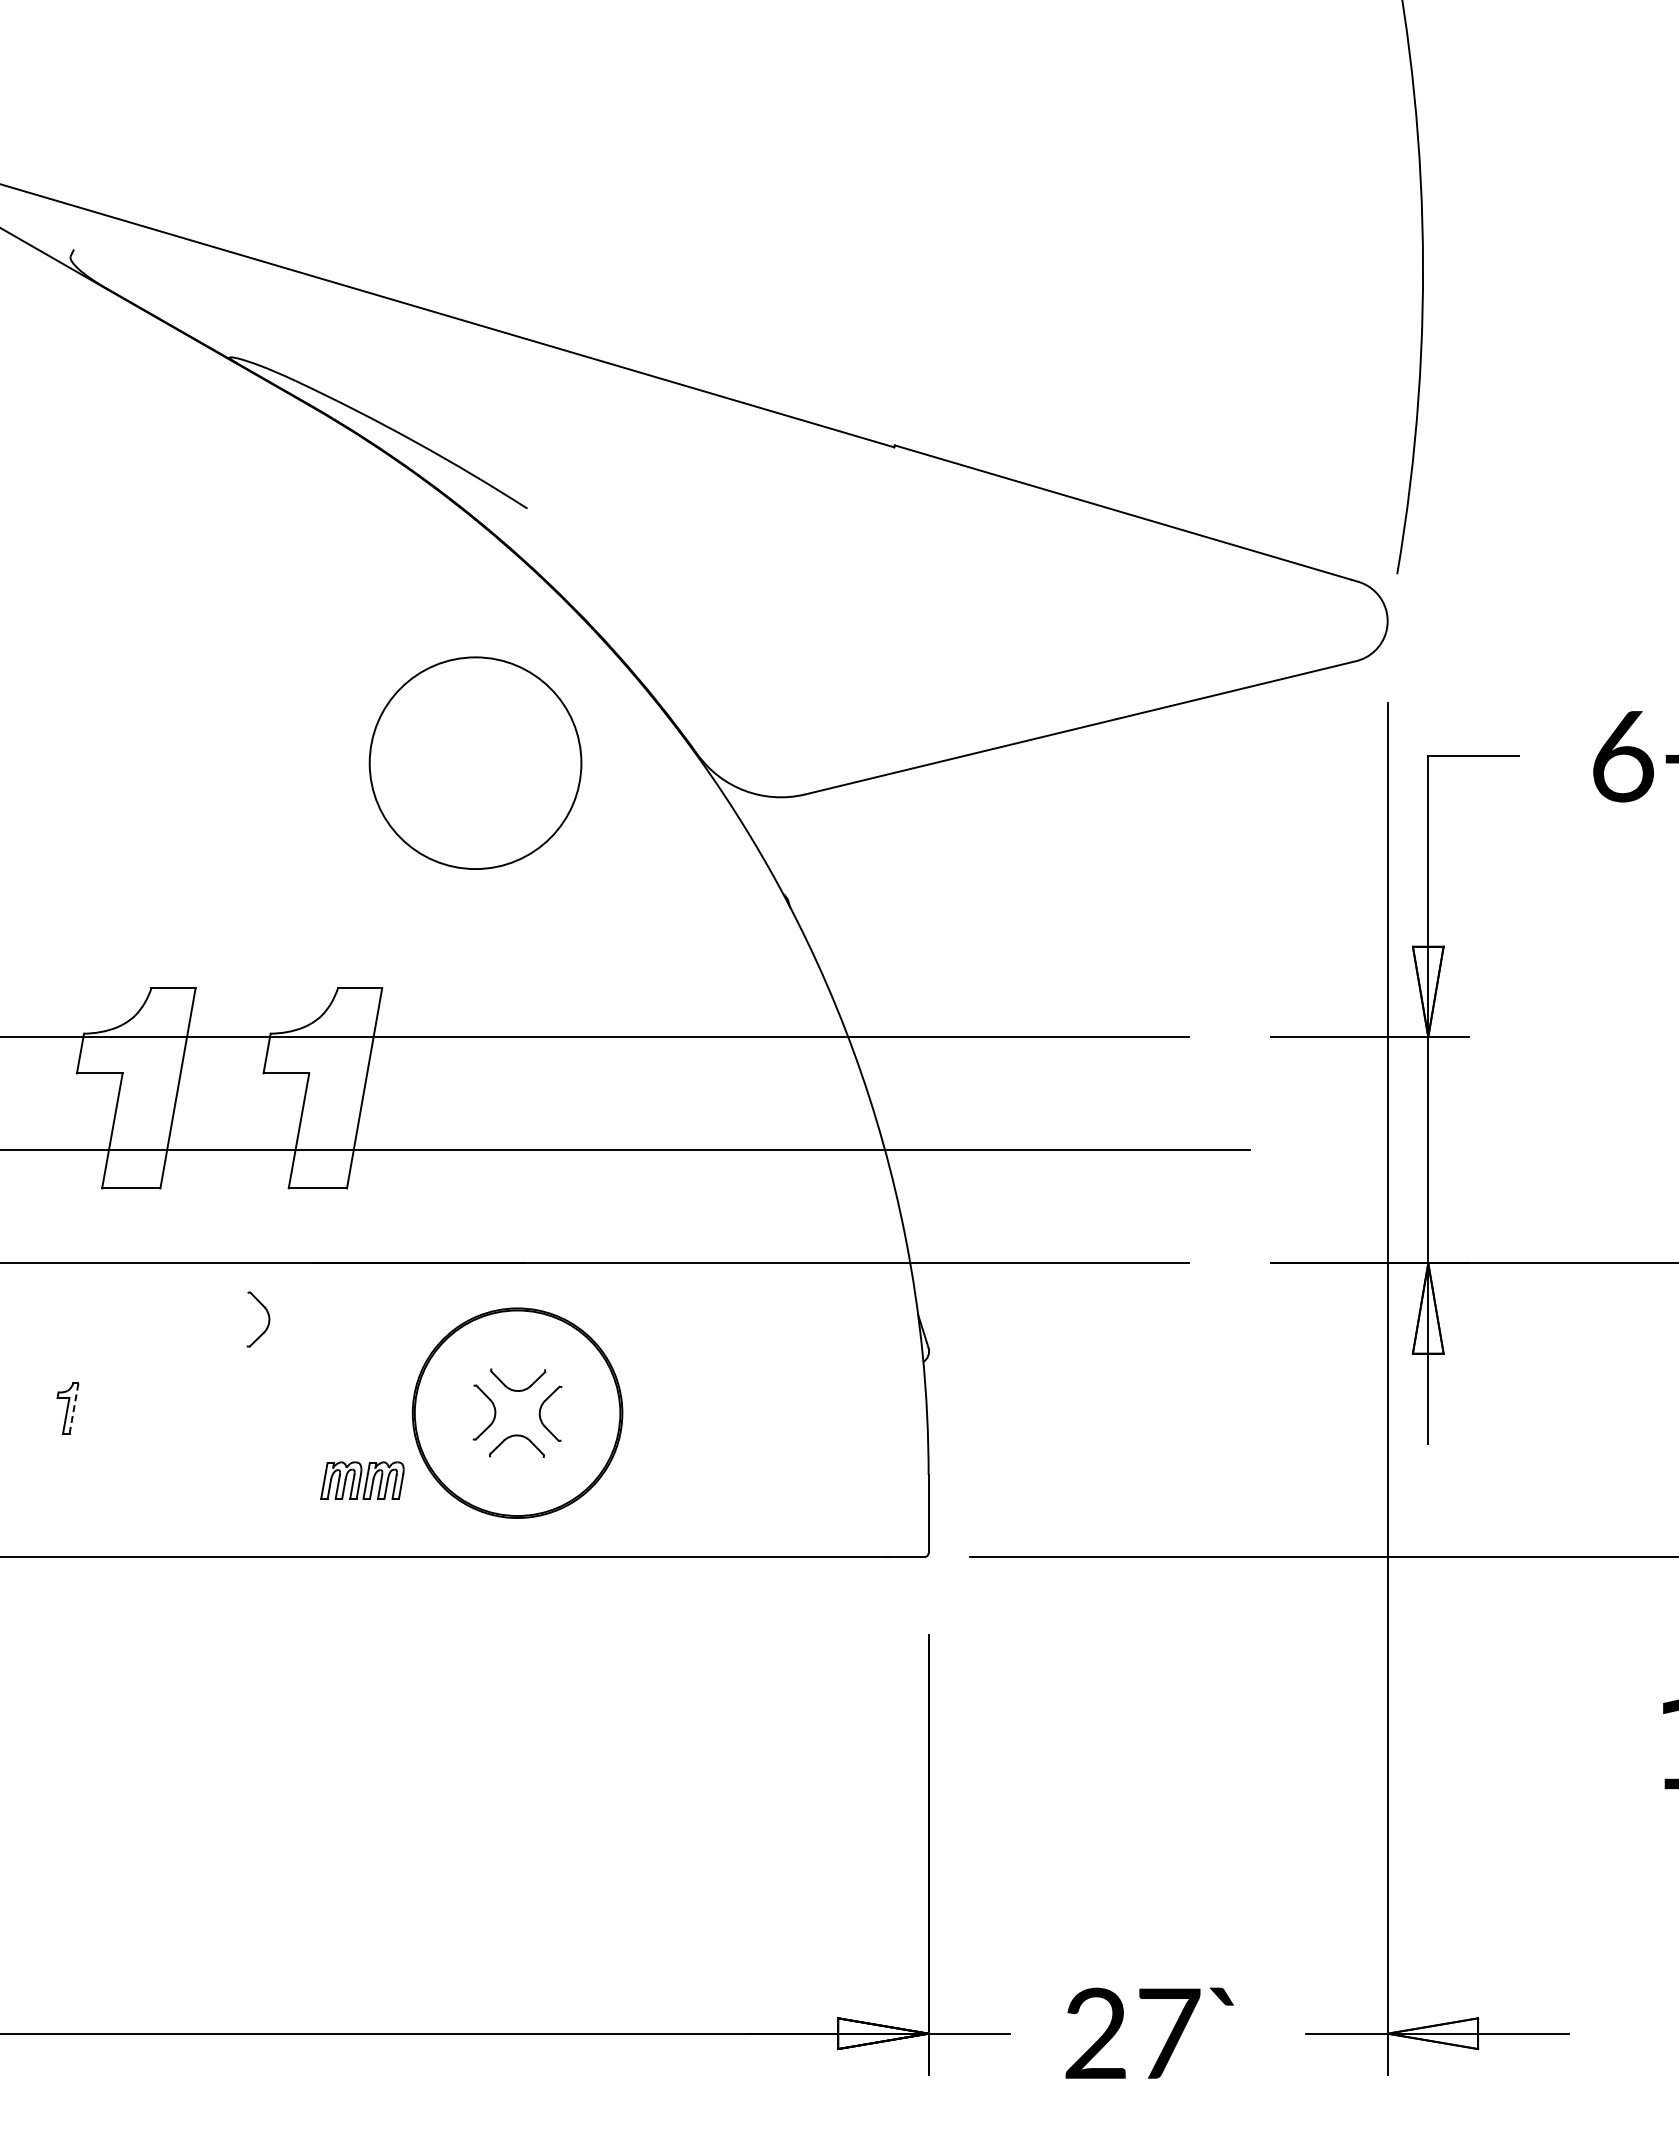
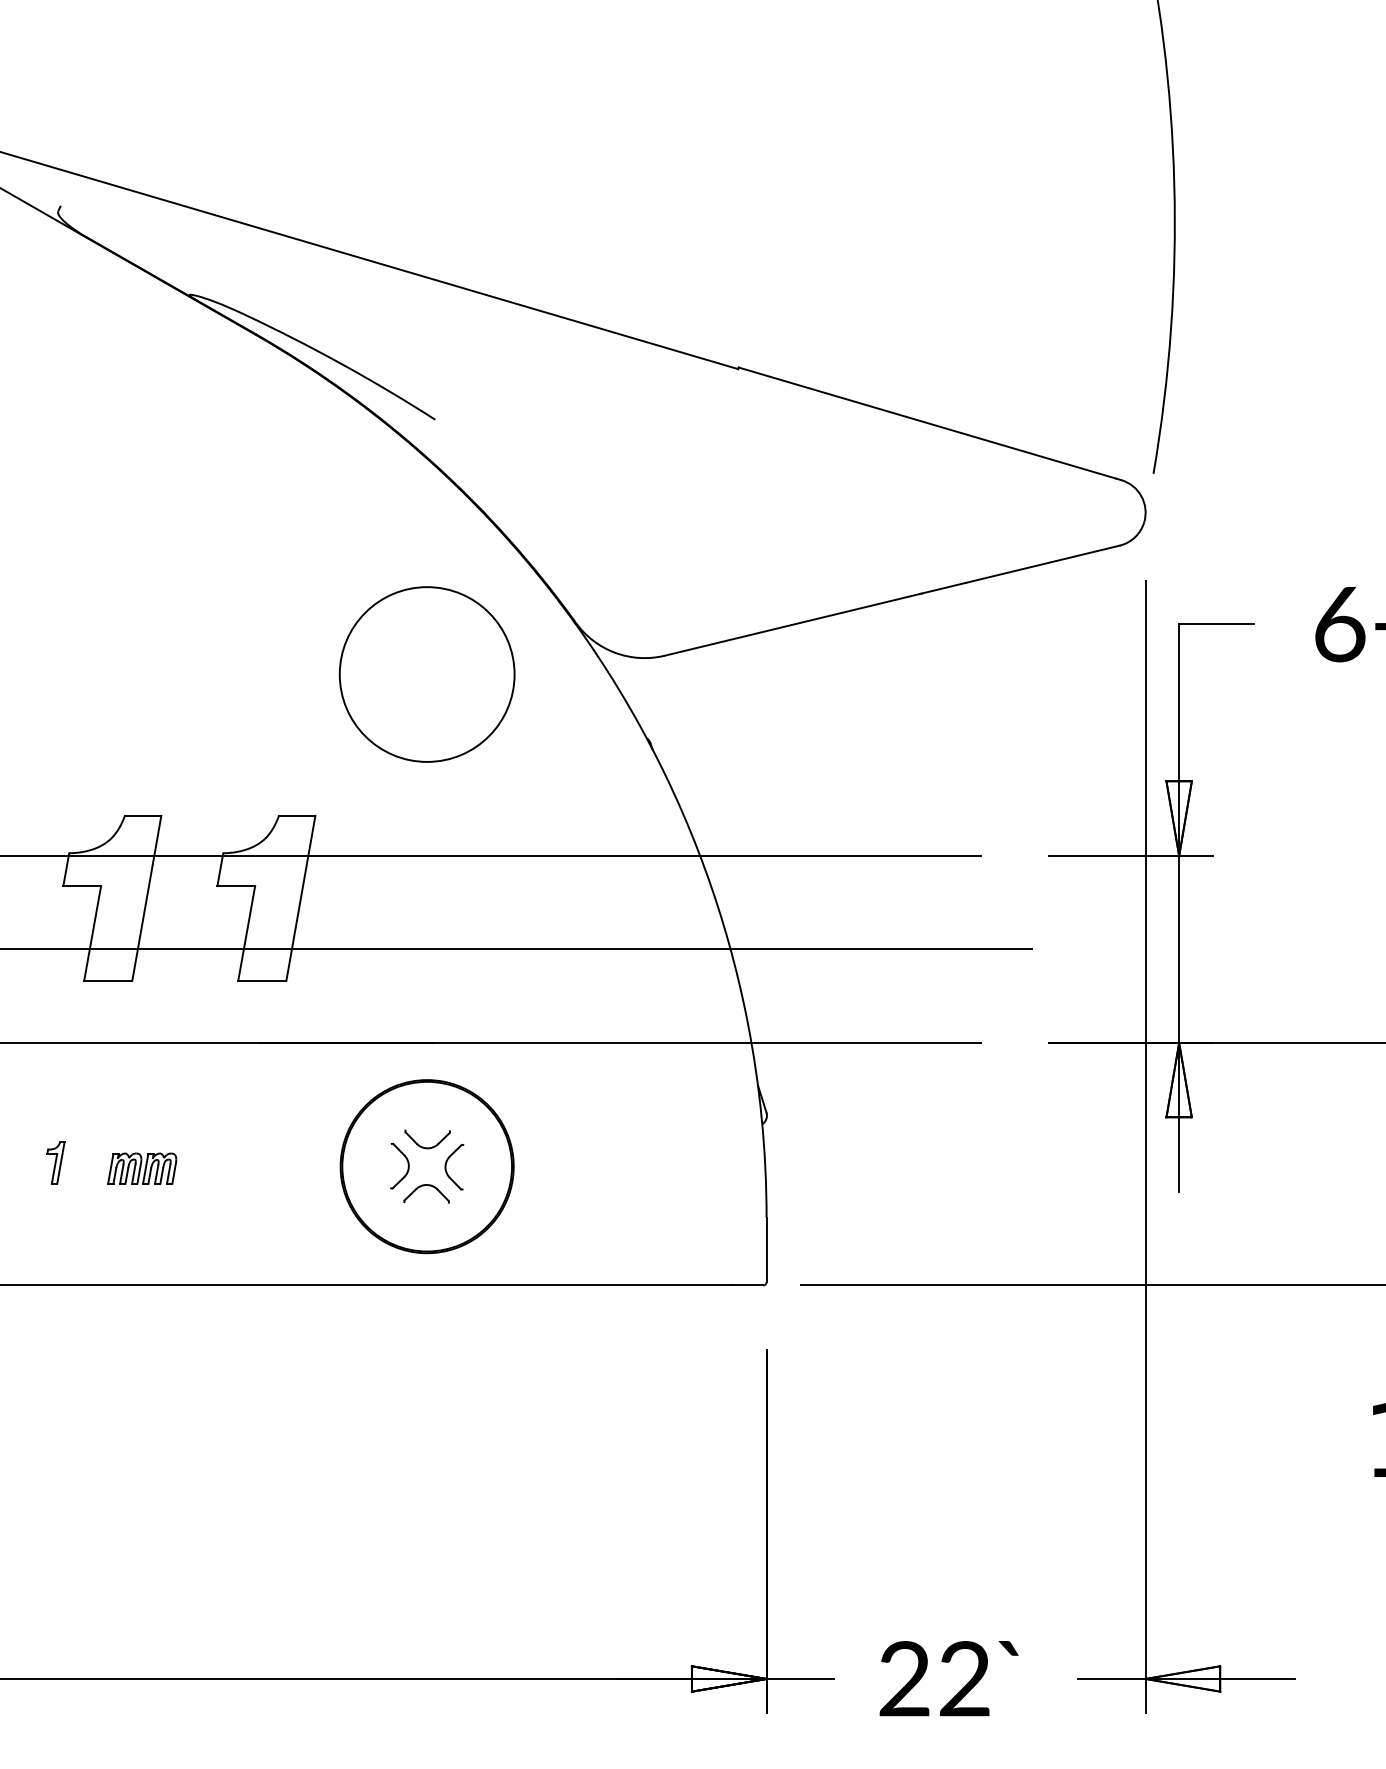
circle: (475, 762) -> (427, 673), moved
part: (268, 1319) -> (221, 1089), removed
line: (74, 1408) -> (61, 1162), dashed -> solid
part: (362, 1480) -> (142, 1168), moved
text: (1169, 2032) -> (965, 1677), 27 -> 22

